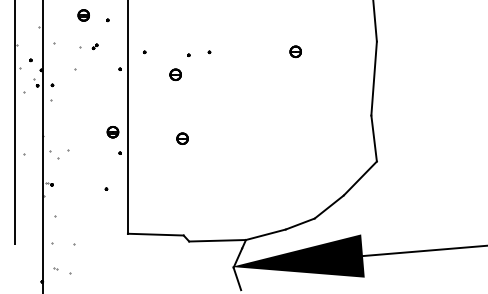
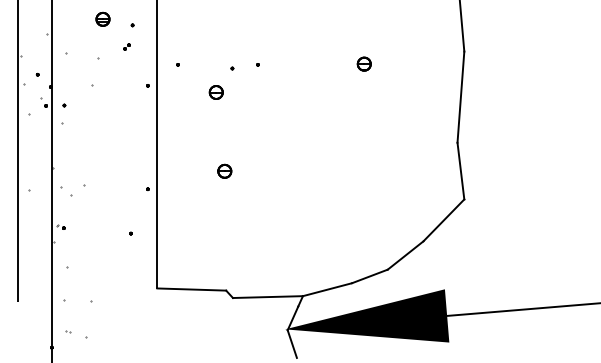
part: (94, 46) -> (126, 46), moved
part: (112, 131) -> (138, 162), removed

